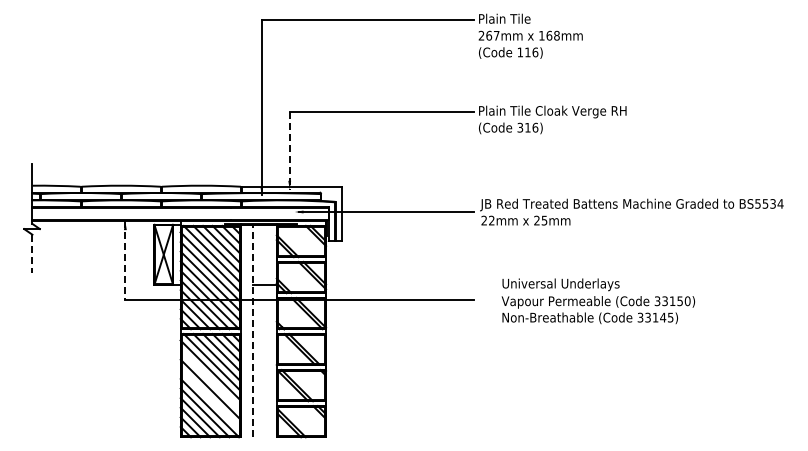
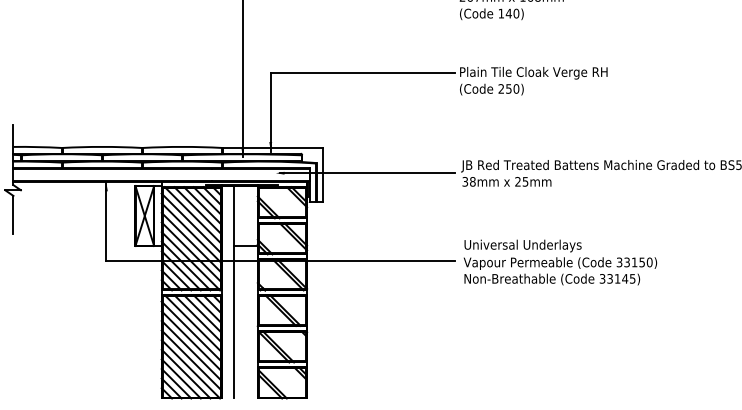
text: (531, 52) -> (512, 13), 116) -> 140)
text: (527, 127) -> (508, 88), 316) -> 250)
line: (289, 151) -> (270, 112), dashed -> solid
text: (487, 220) -> (468, 181), 22mm -> 38mm
line: (32, 253) -> (13, 214), dashed -> solid
line: (125, 261) -> (106, 222), dashed -> solid
text: (597, 301) -> (559, 262), moved
line: (252, 330) -> (233, 291), dashed -> solid
line: (210, 379) -> (191, 340), added
line: (210, 398) -> (191, 359), added

